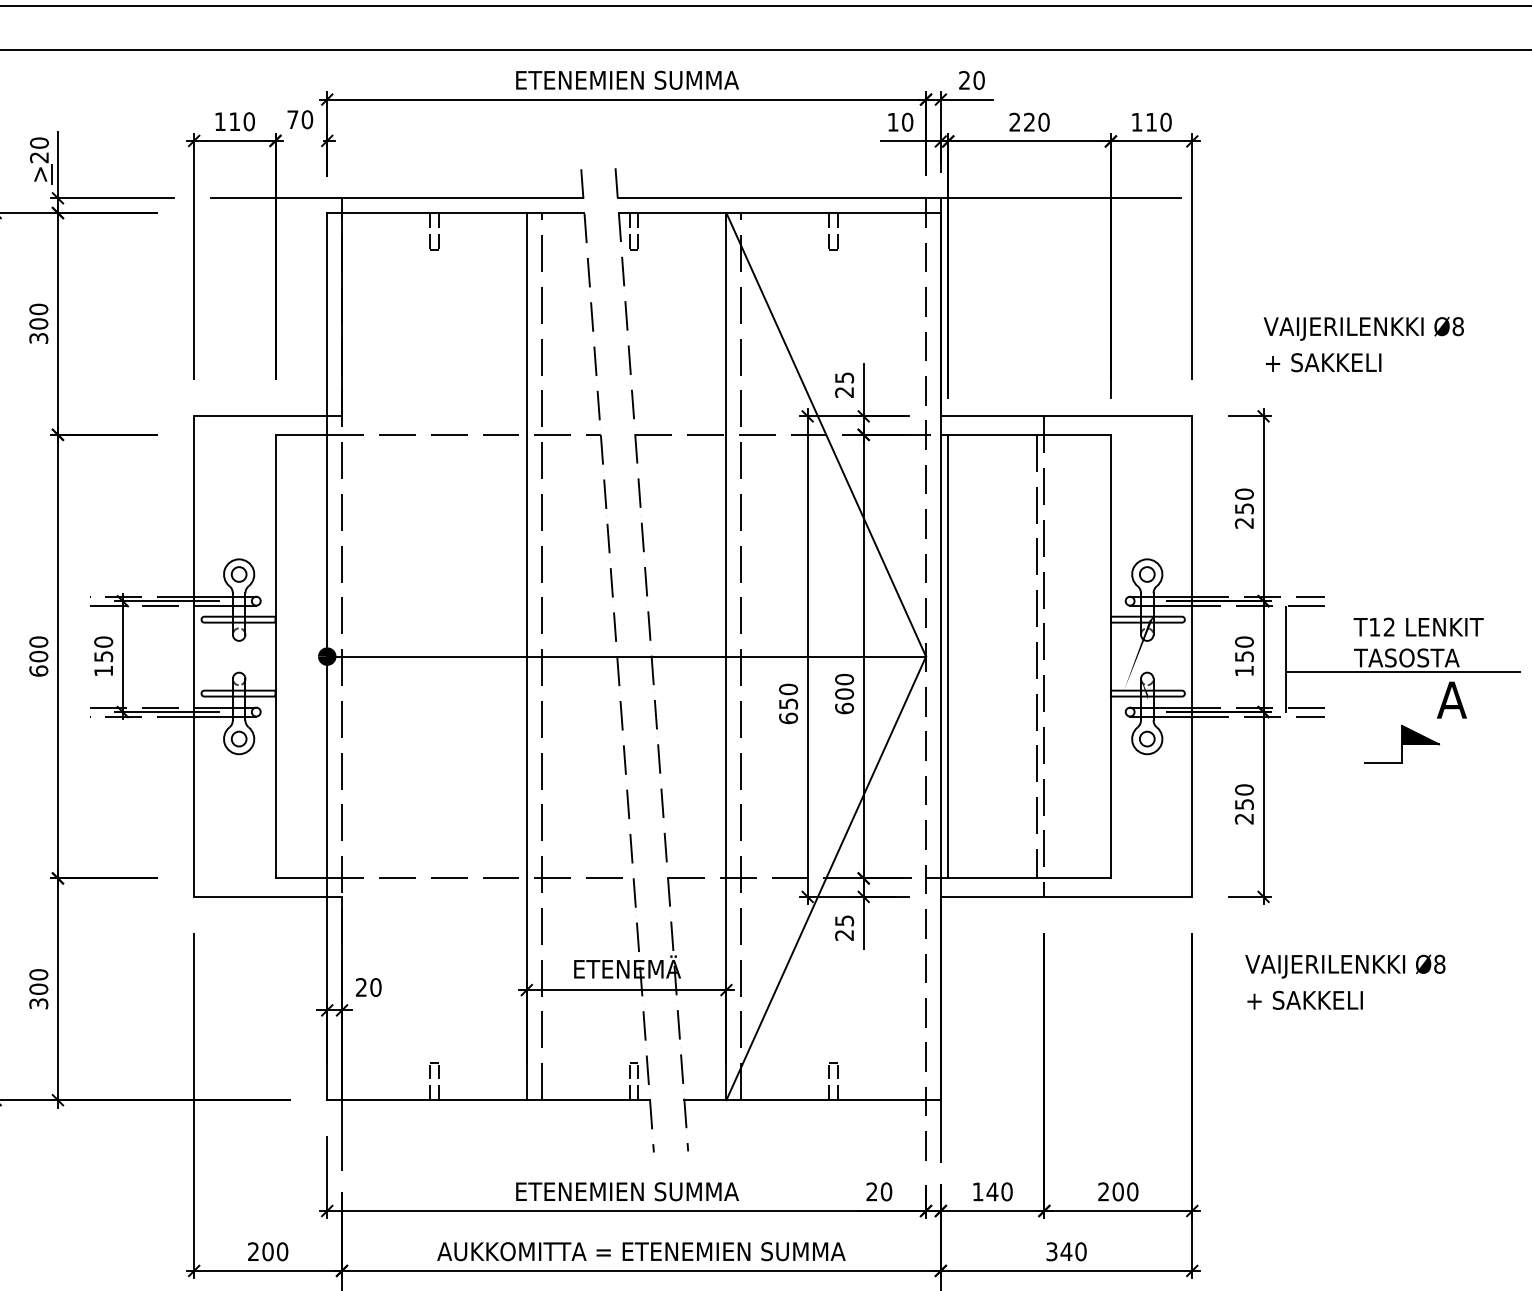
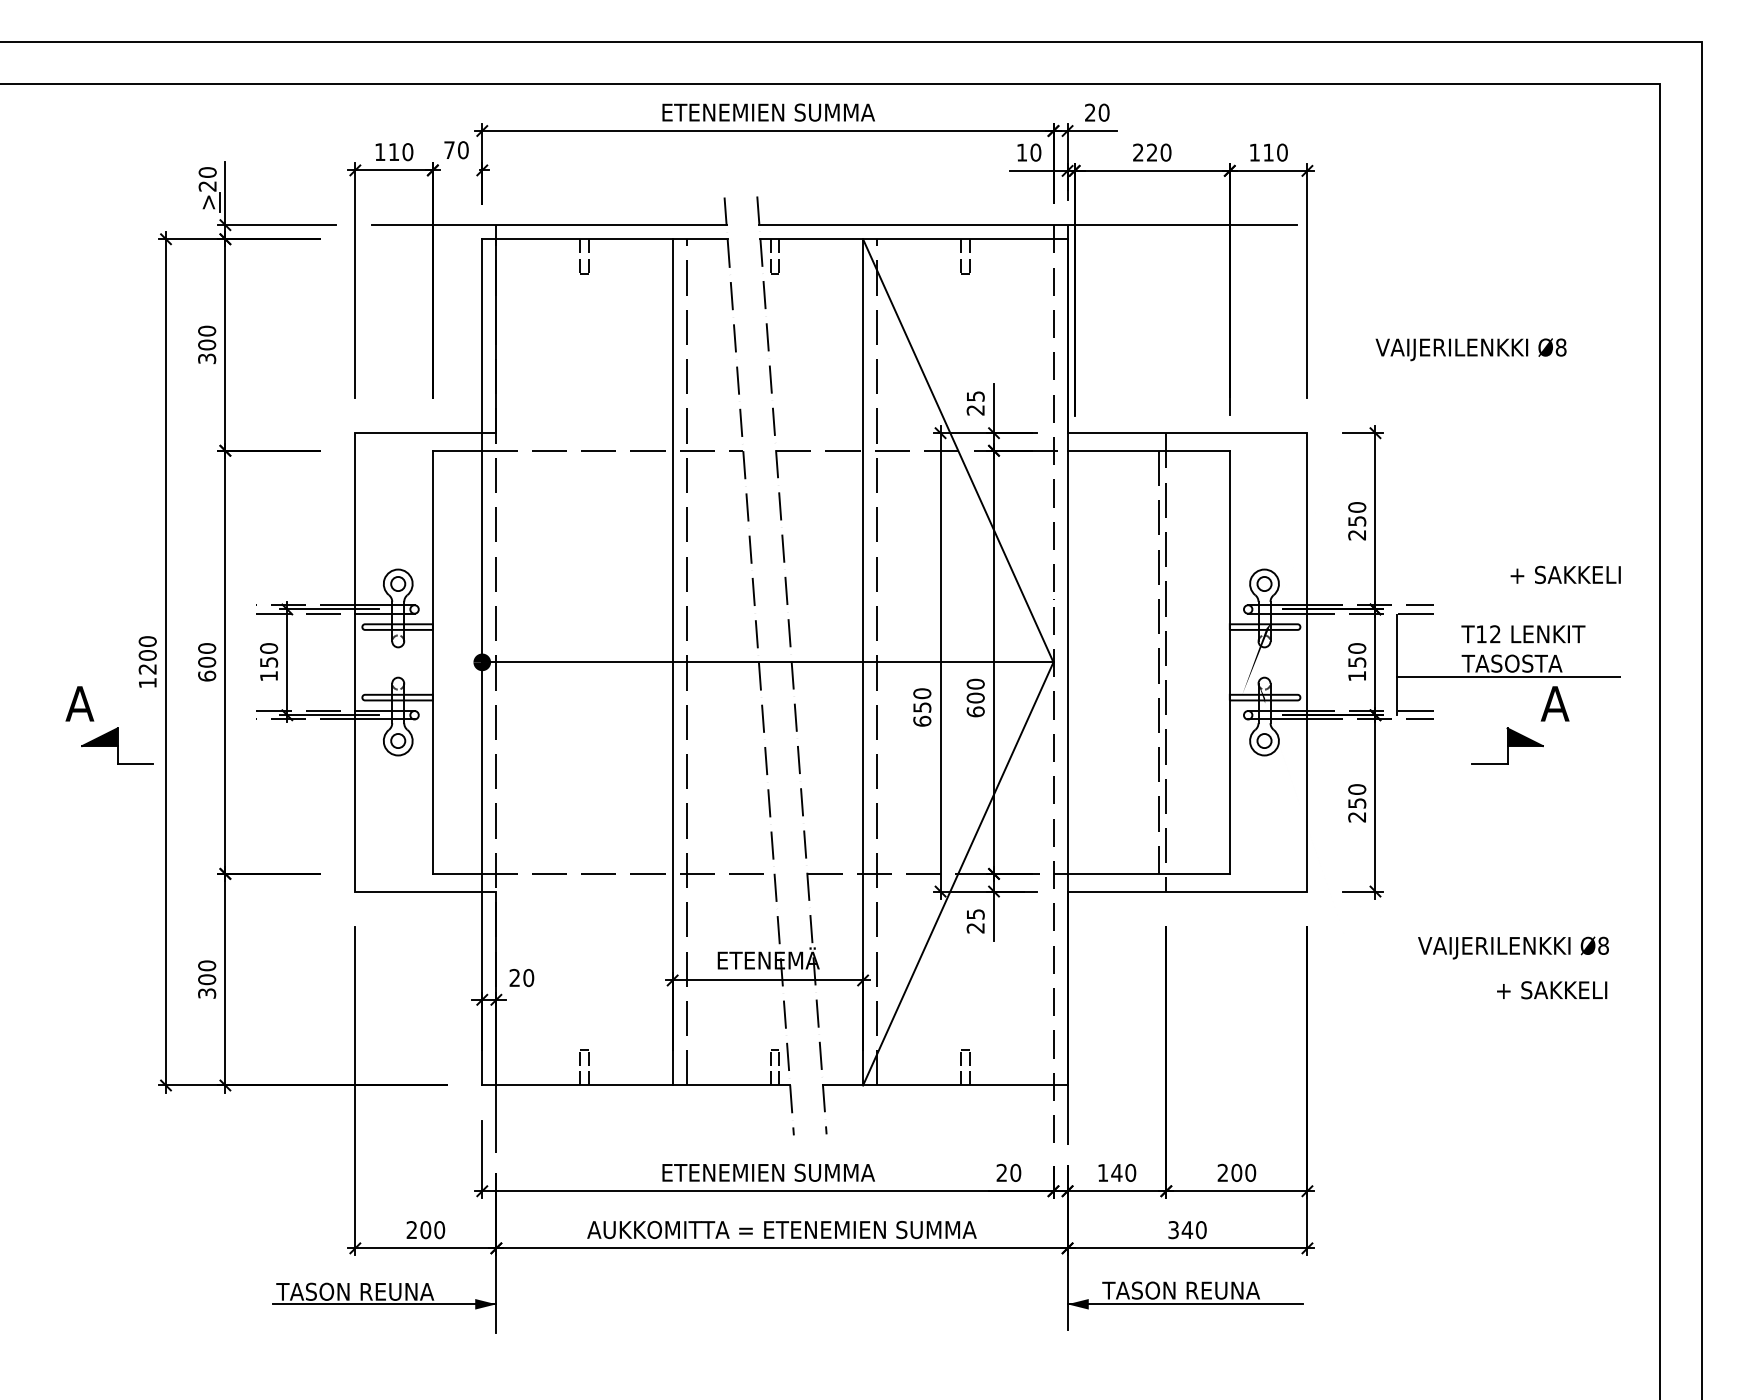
text: (1323, 362) -> (1565, 574), moved
line: (948, 655) -> (1074, 661), removed
text: (1345, 966) -> (1513, 947), moved
text: (1305, 1000) -> (1552, 990), moved

